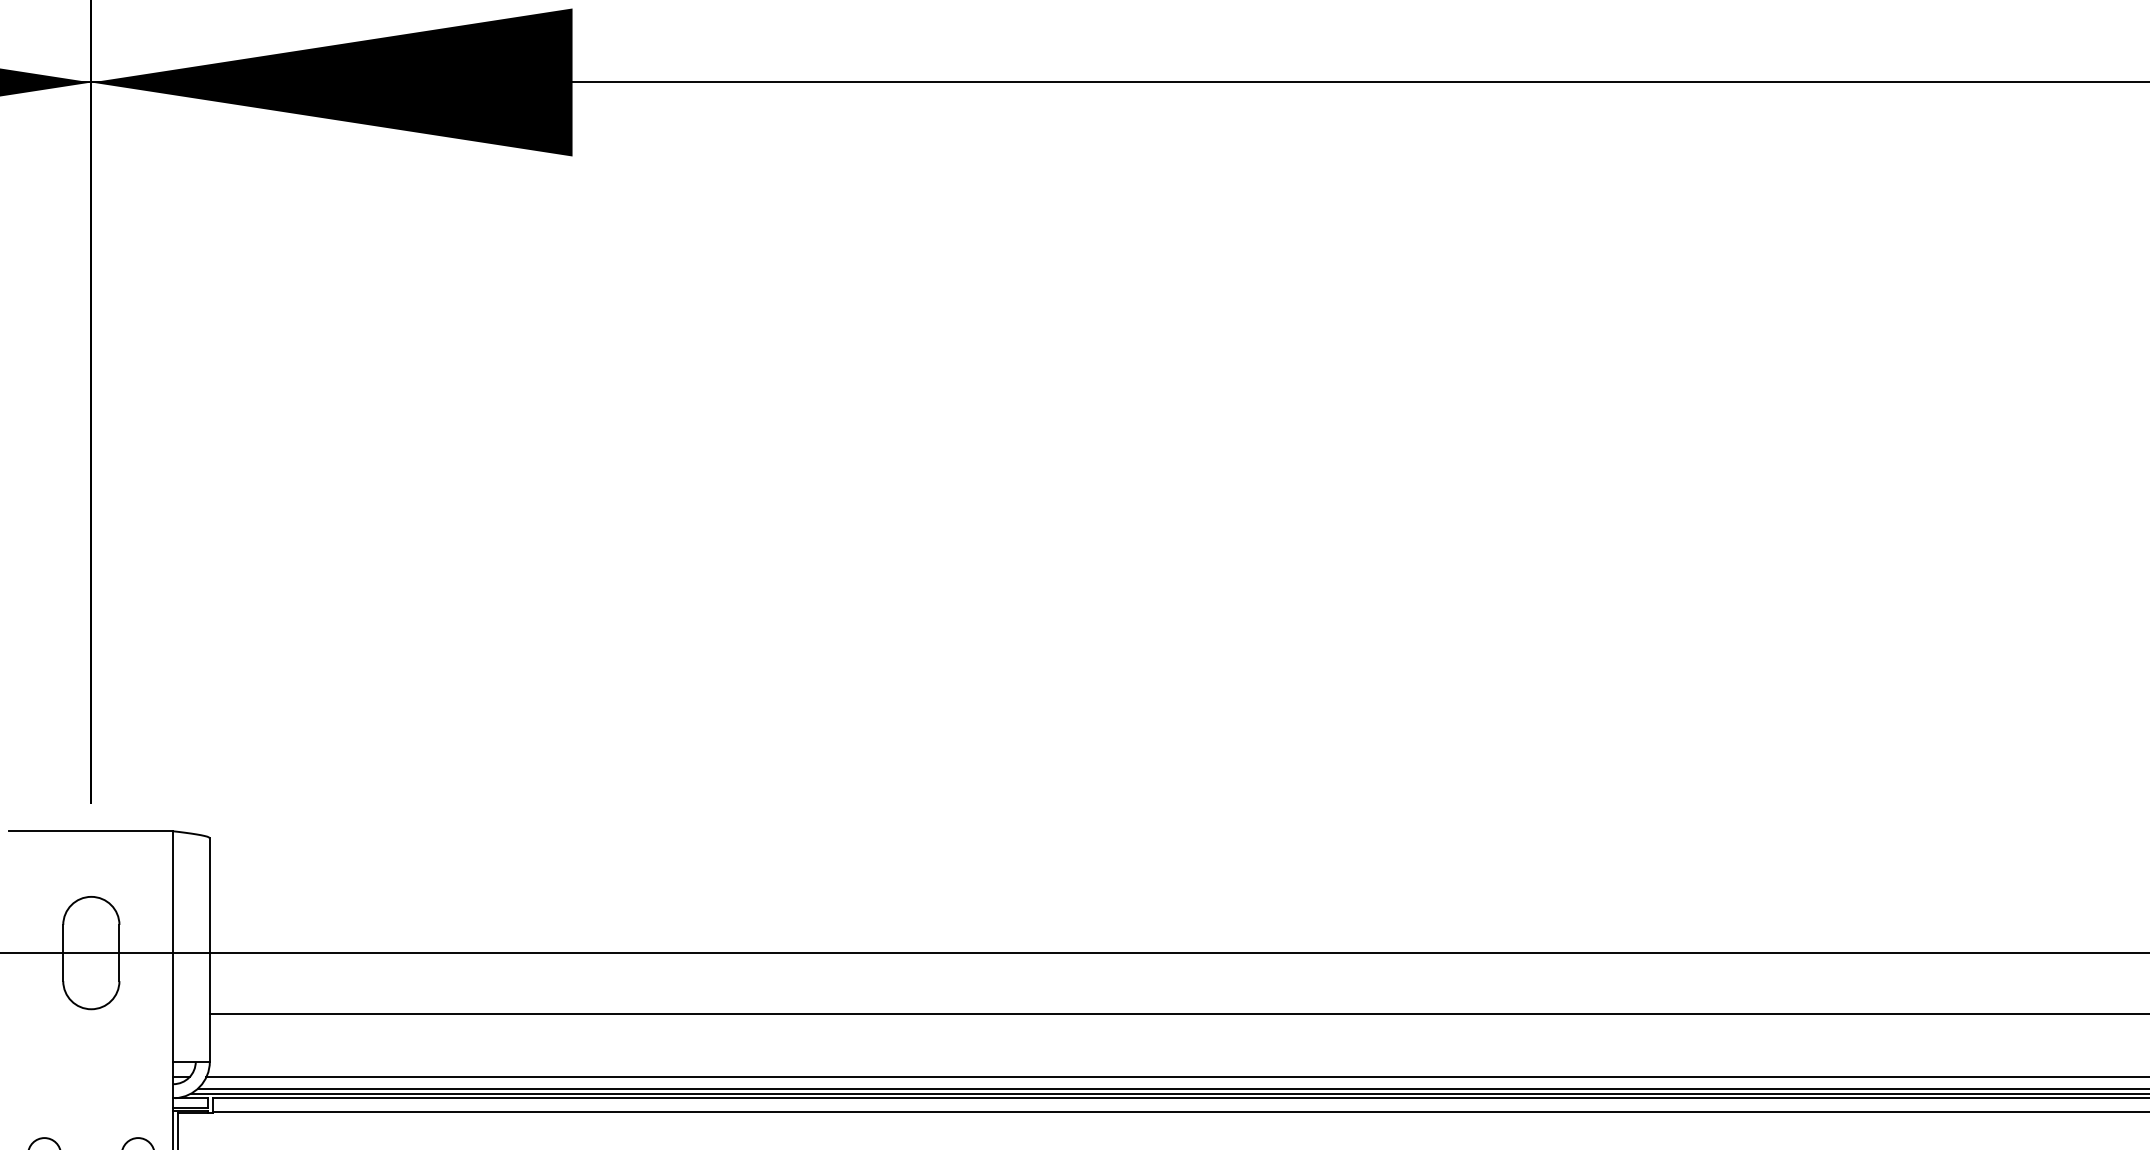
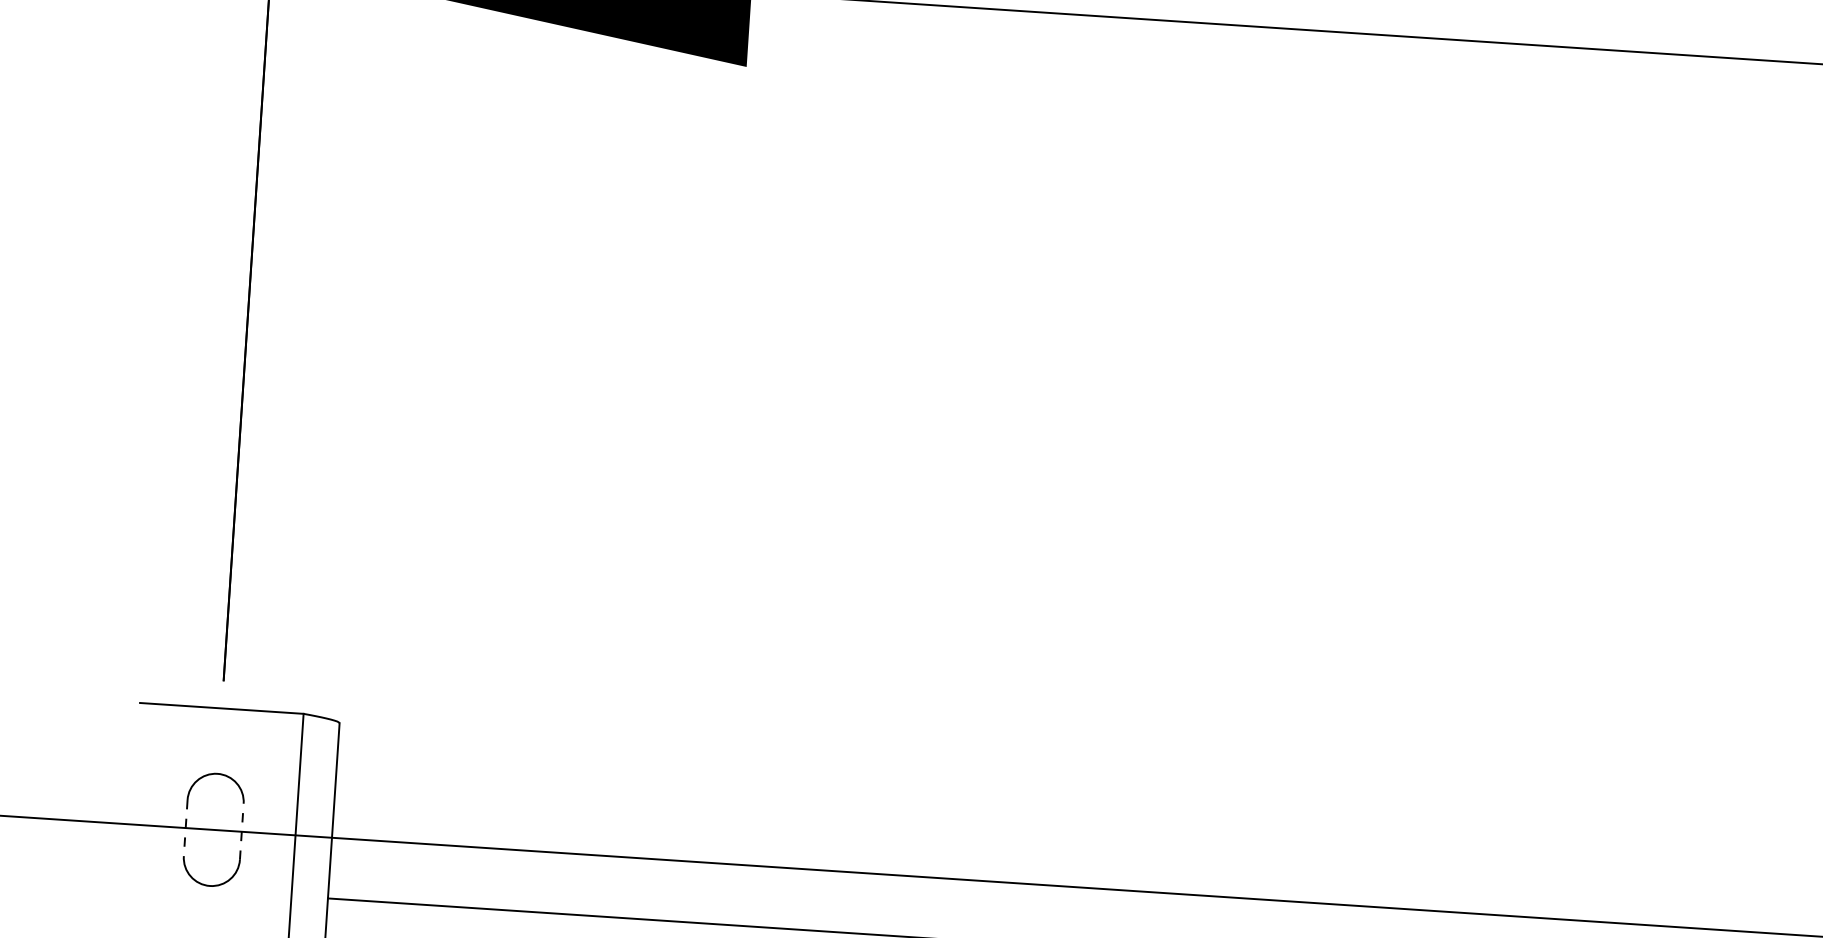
line: (119, 952) -> (241, 831), solid -> dashed
line: (63, 953) -> (185, 828), solid -> dashed

